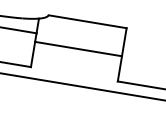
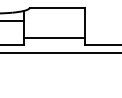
line: (78, 49) -> (54, 38), moved

